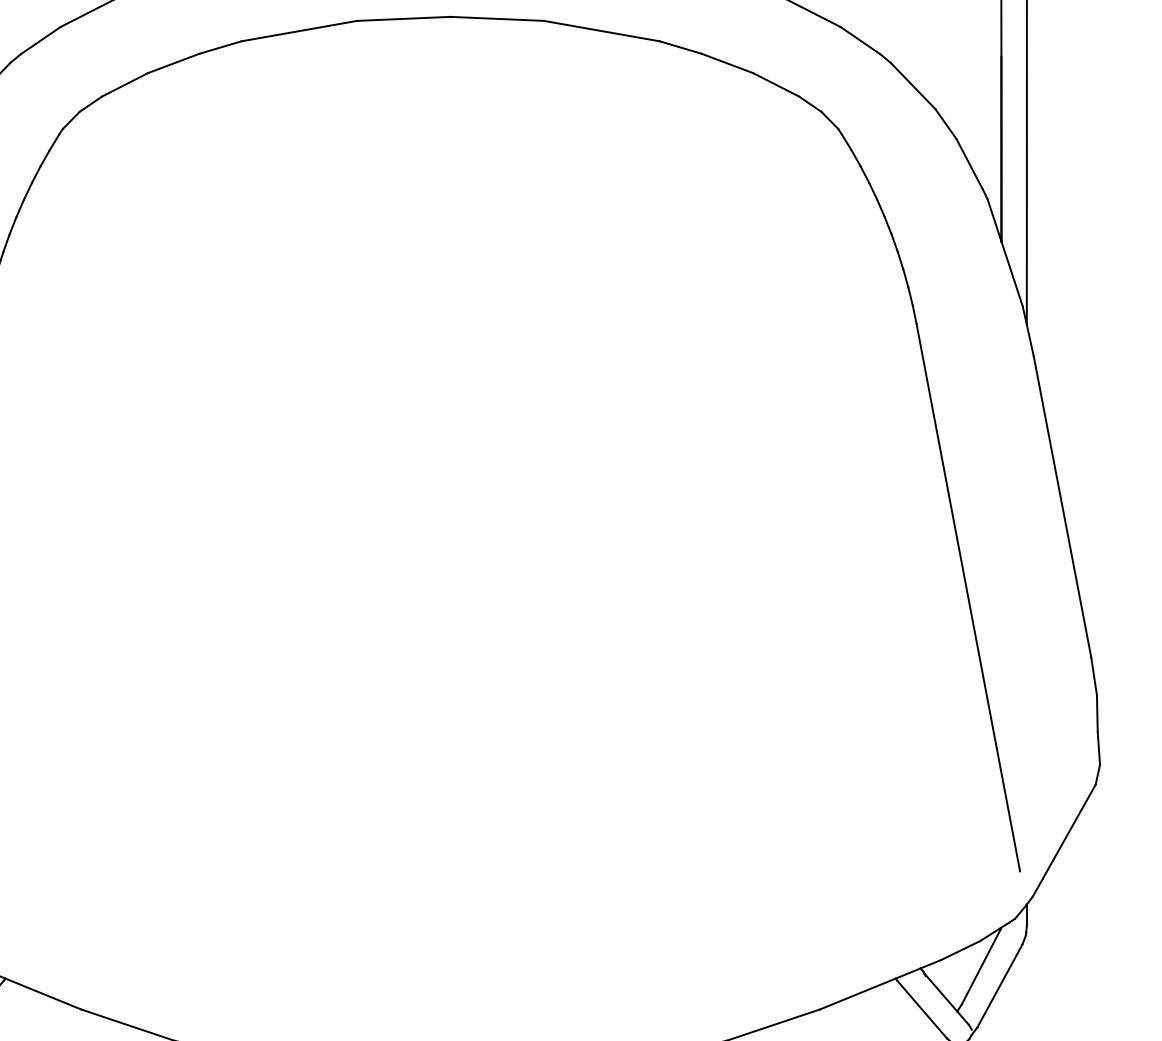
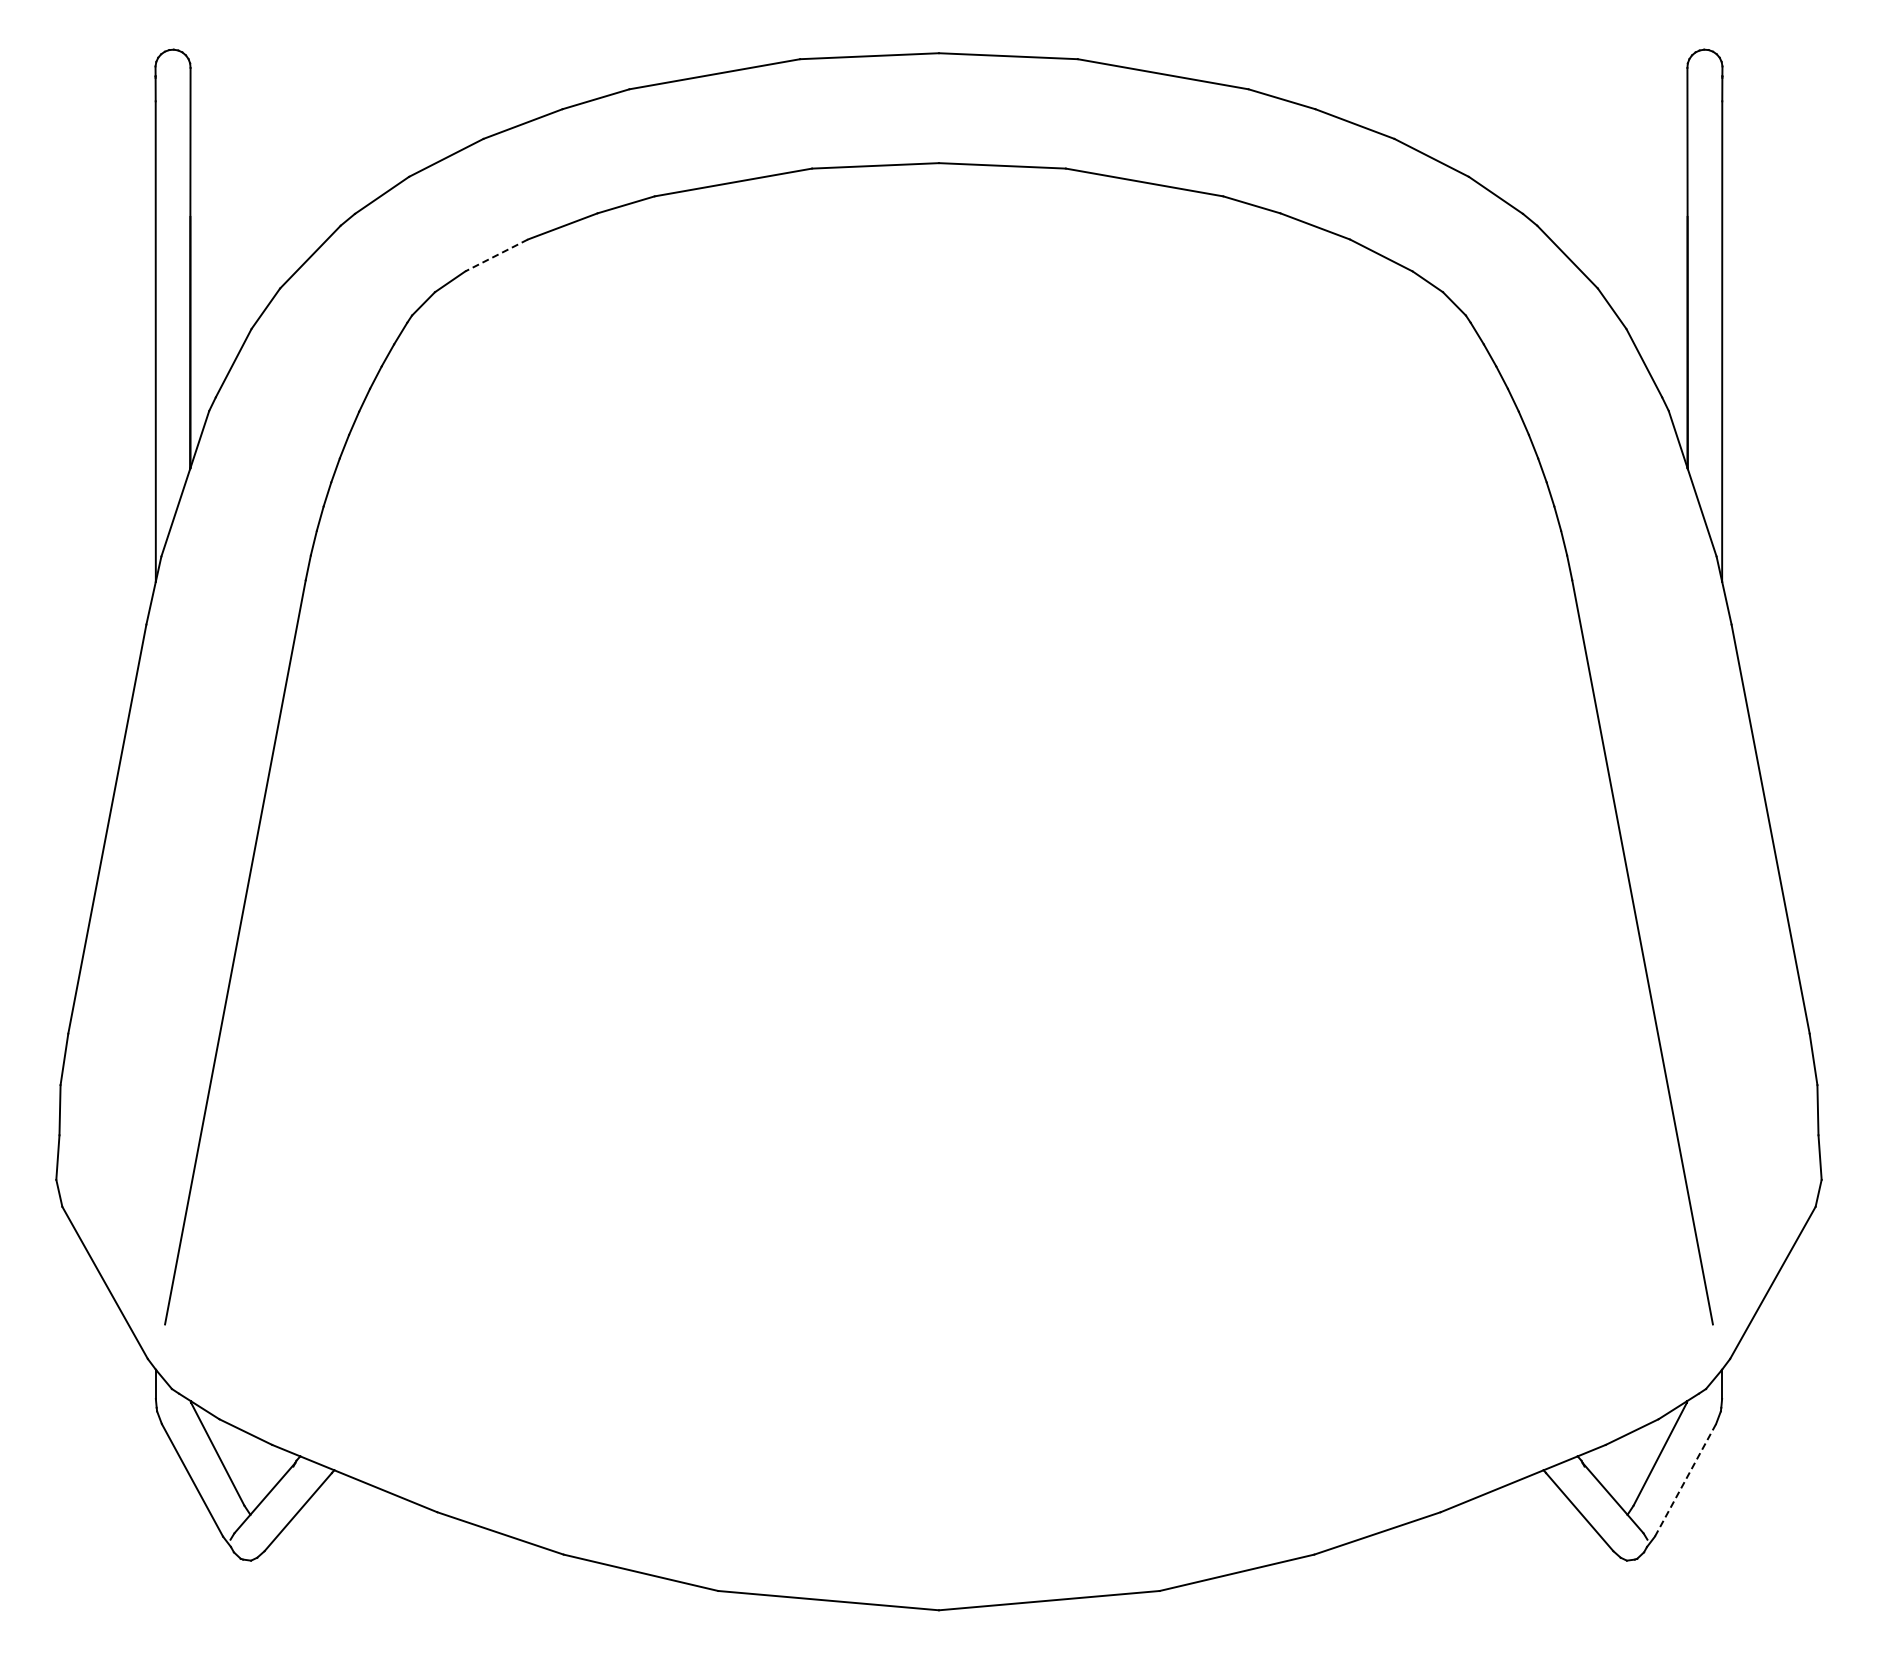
line: (125, 84) -> (496, 255), solid -> dashed
line: (999, 985) -> (1685, 1479), solid -> dashed

